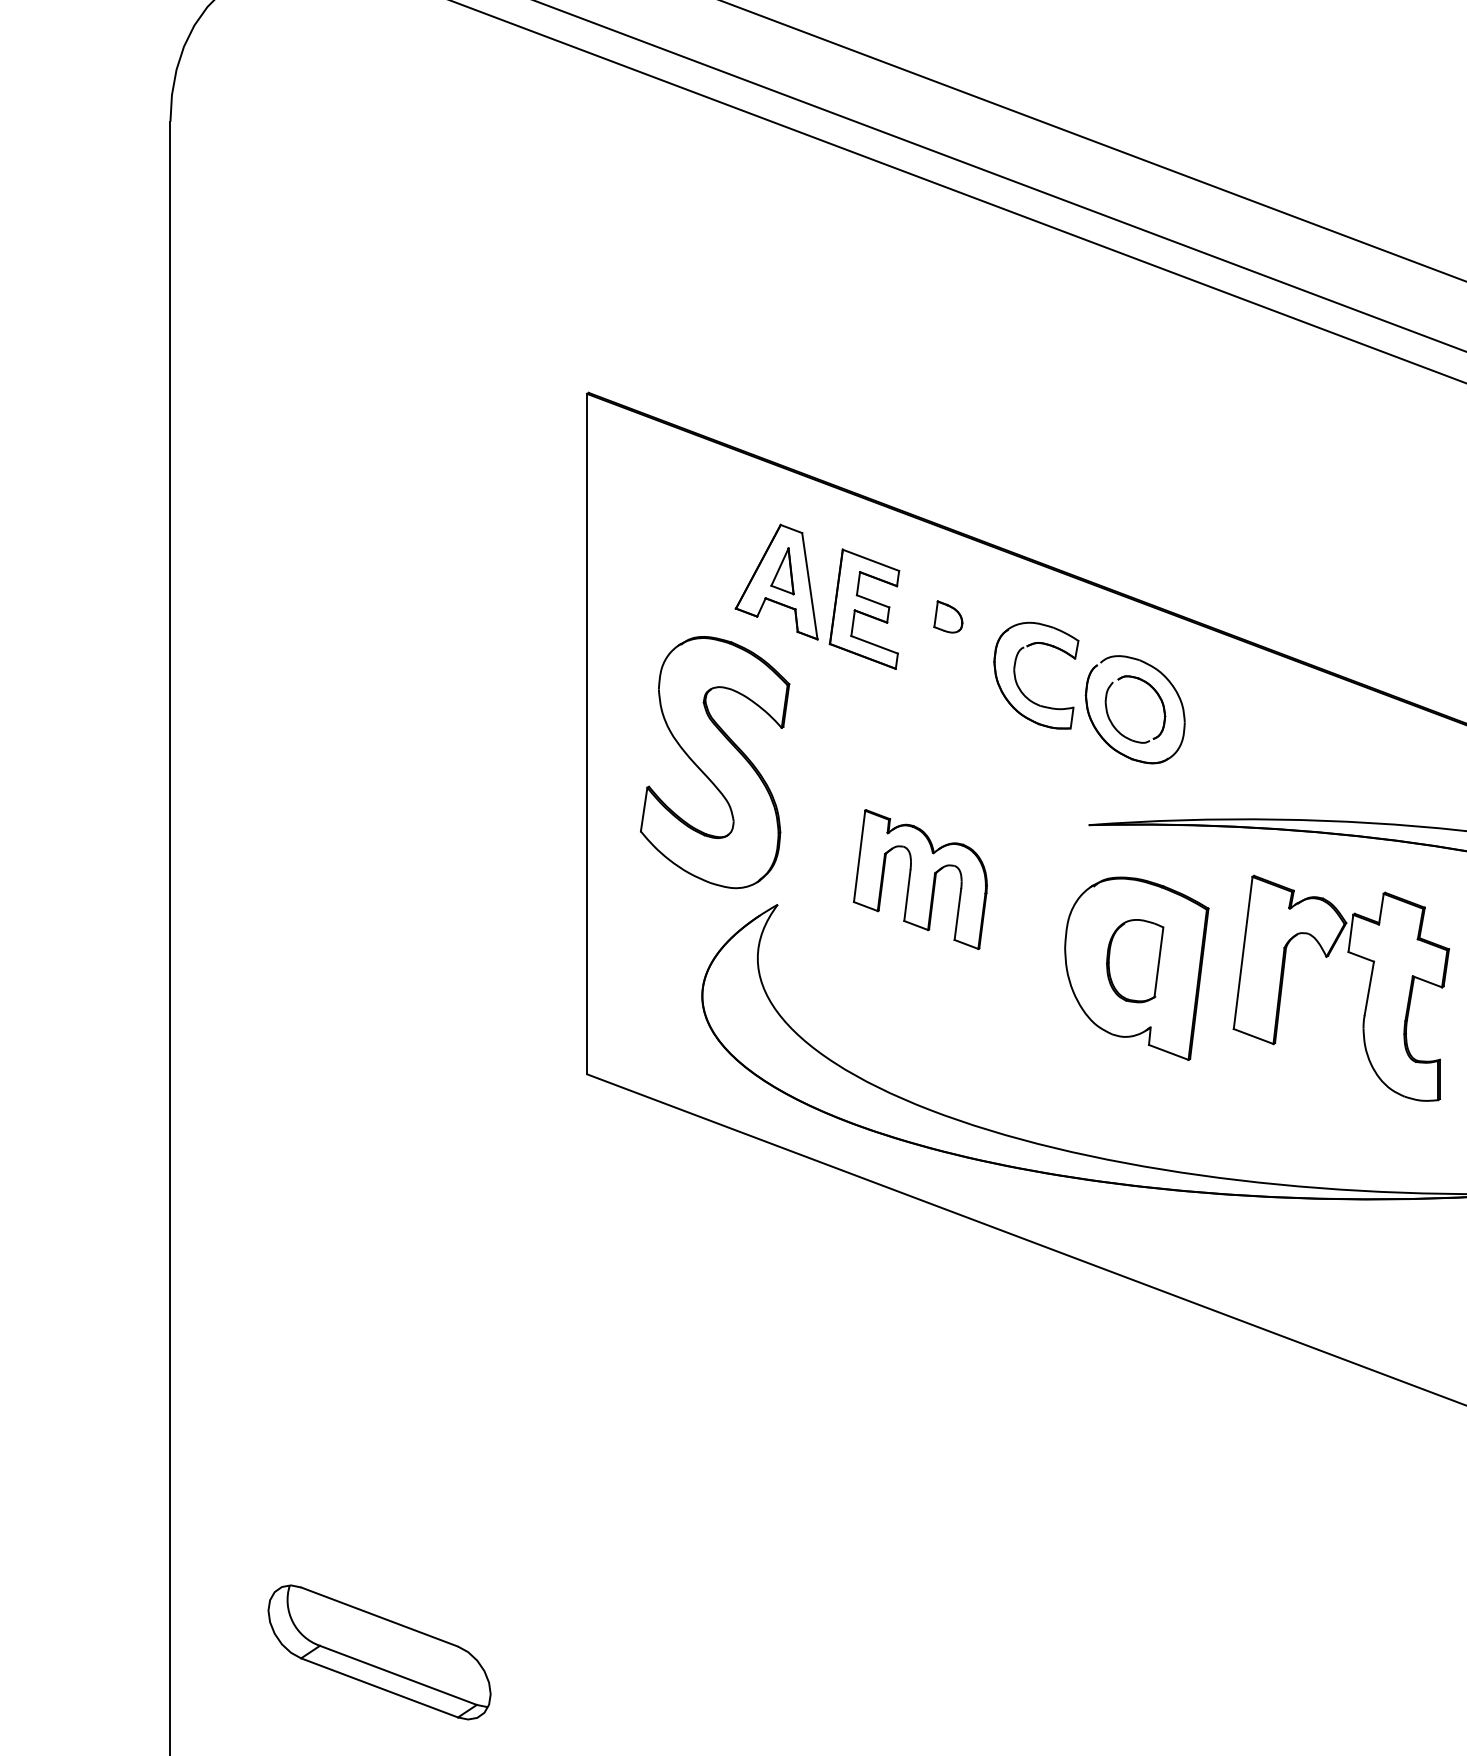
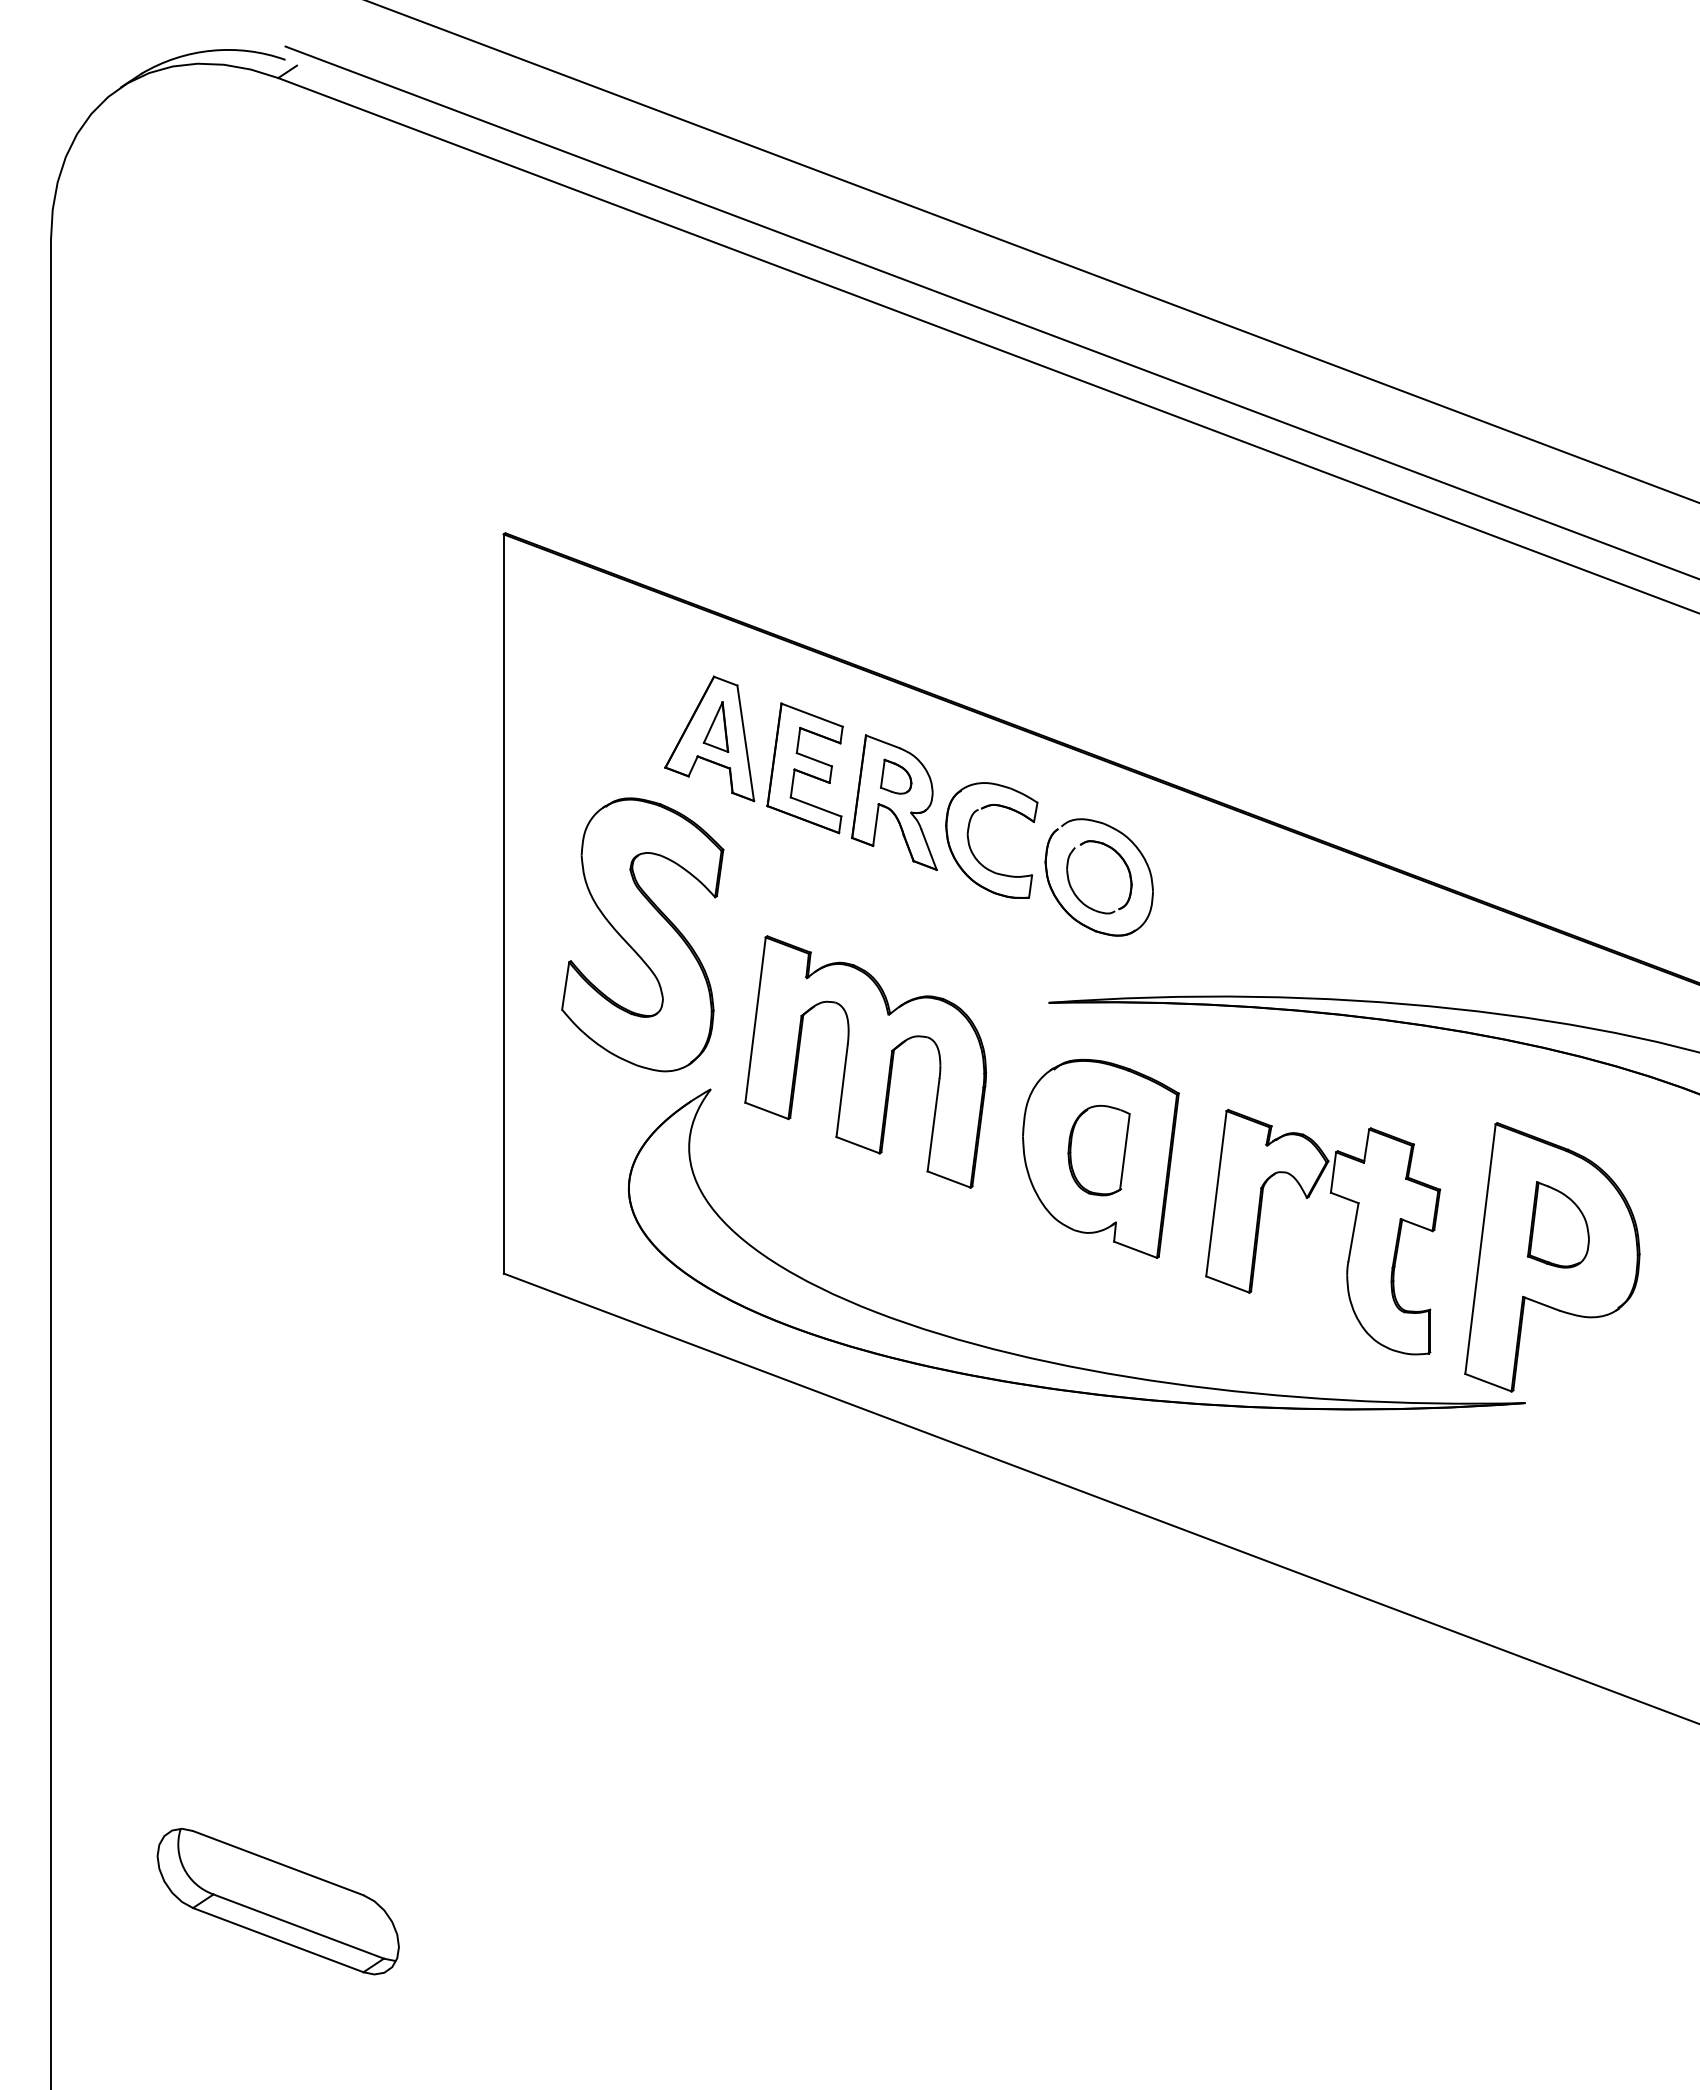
part: (946, 640) -> (894, 802), added
part: (920, 879) -> (865, 1061), size x1.67
part: (1367, 992) -> (1351, 1236), moved

